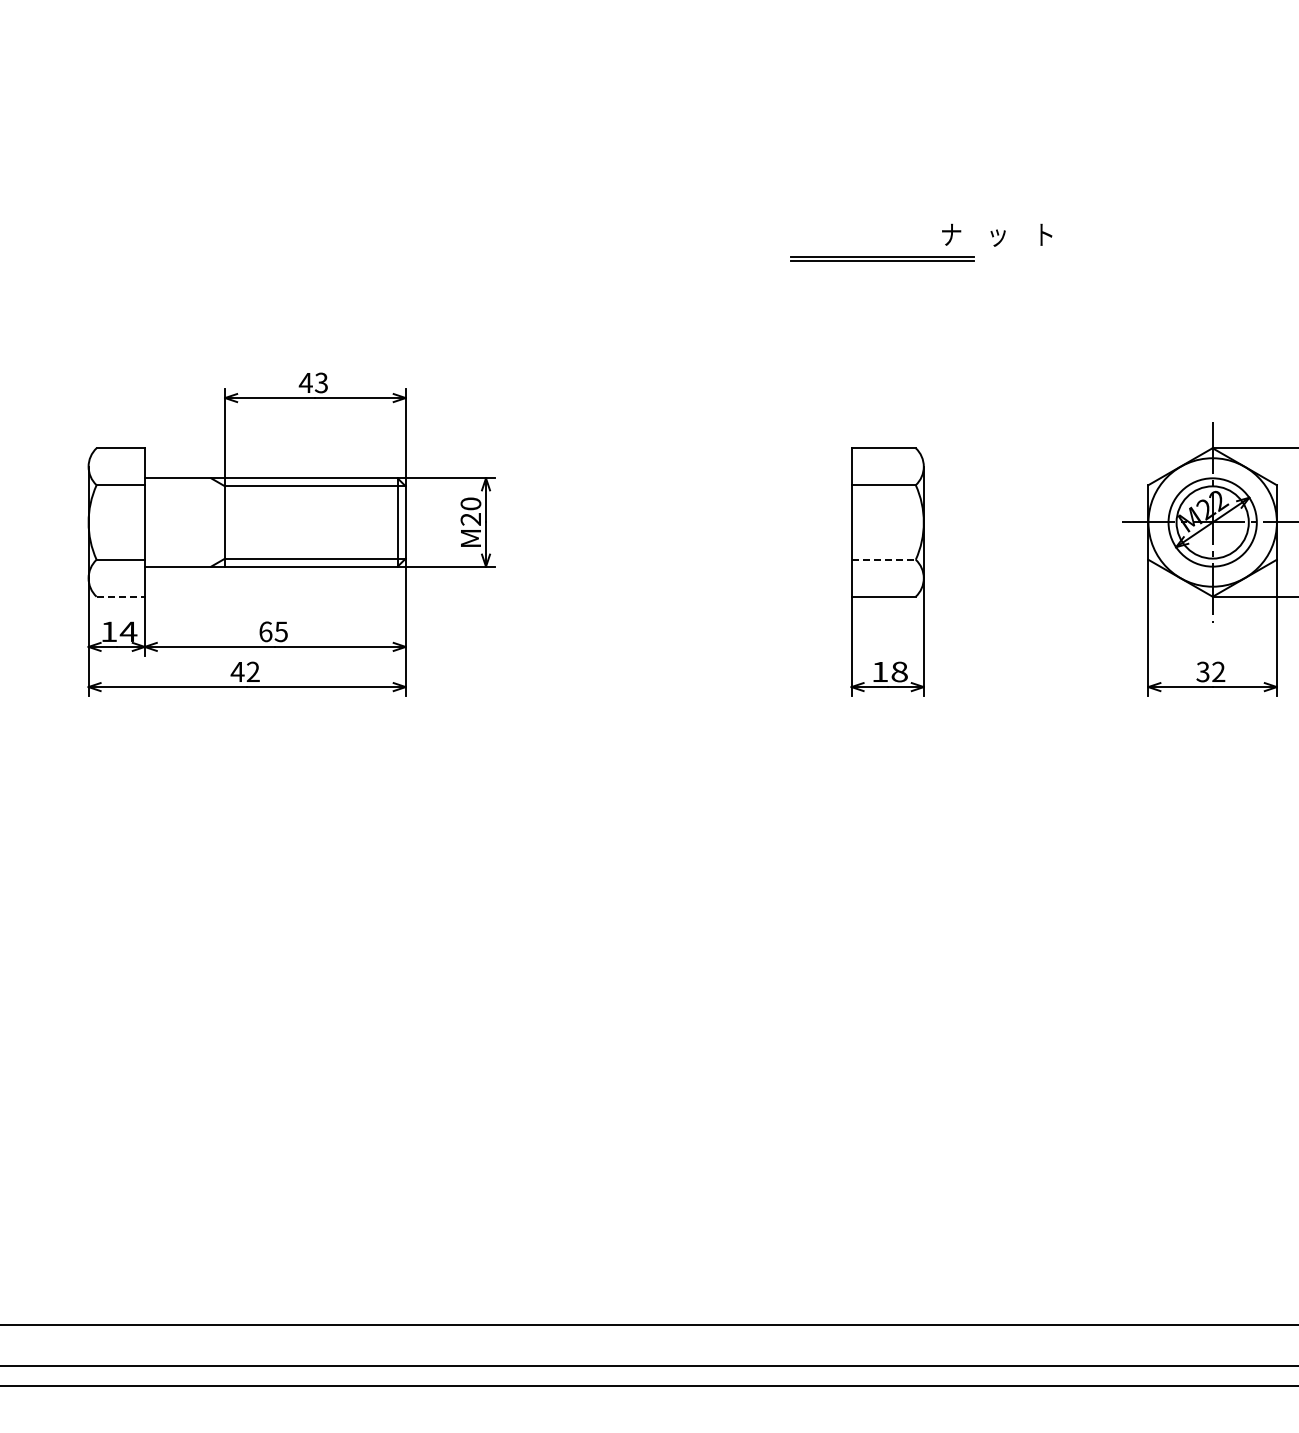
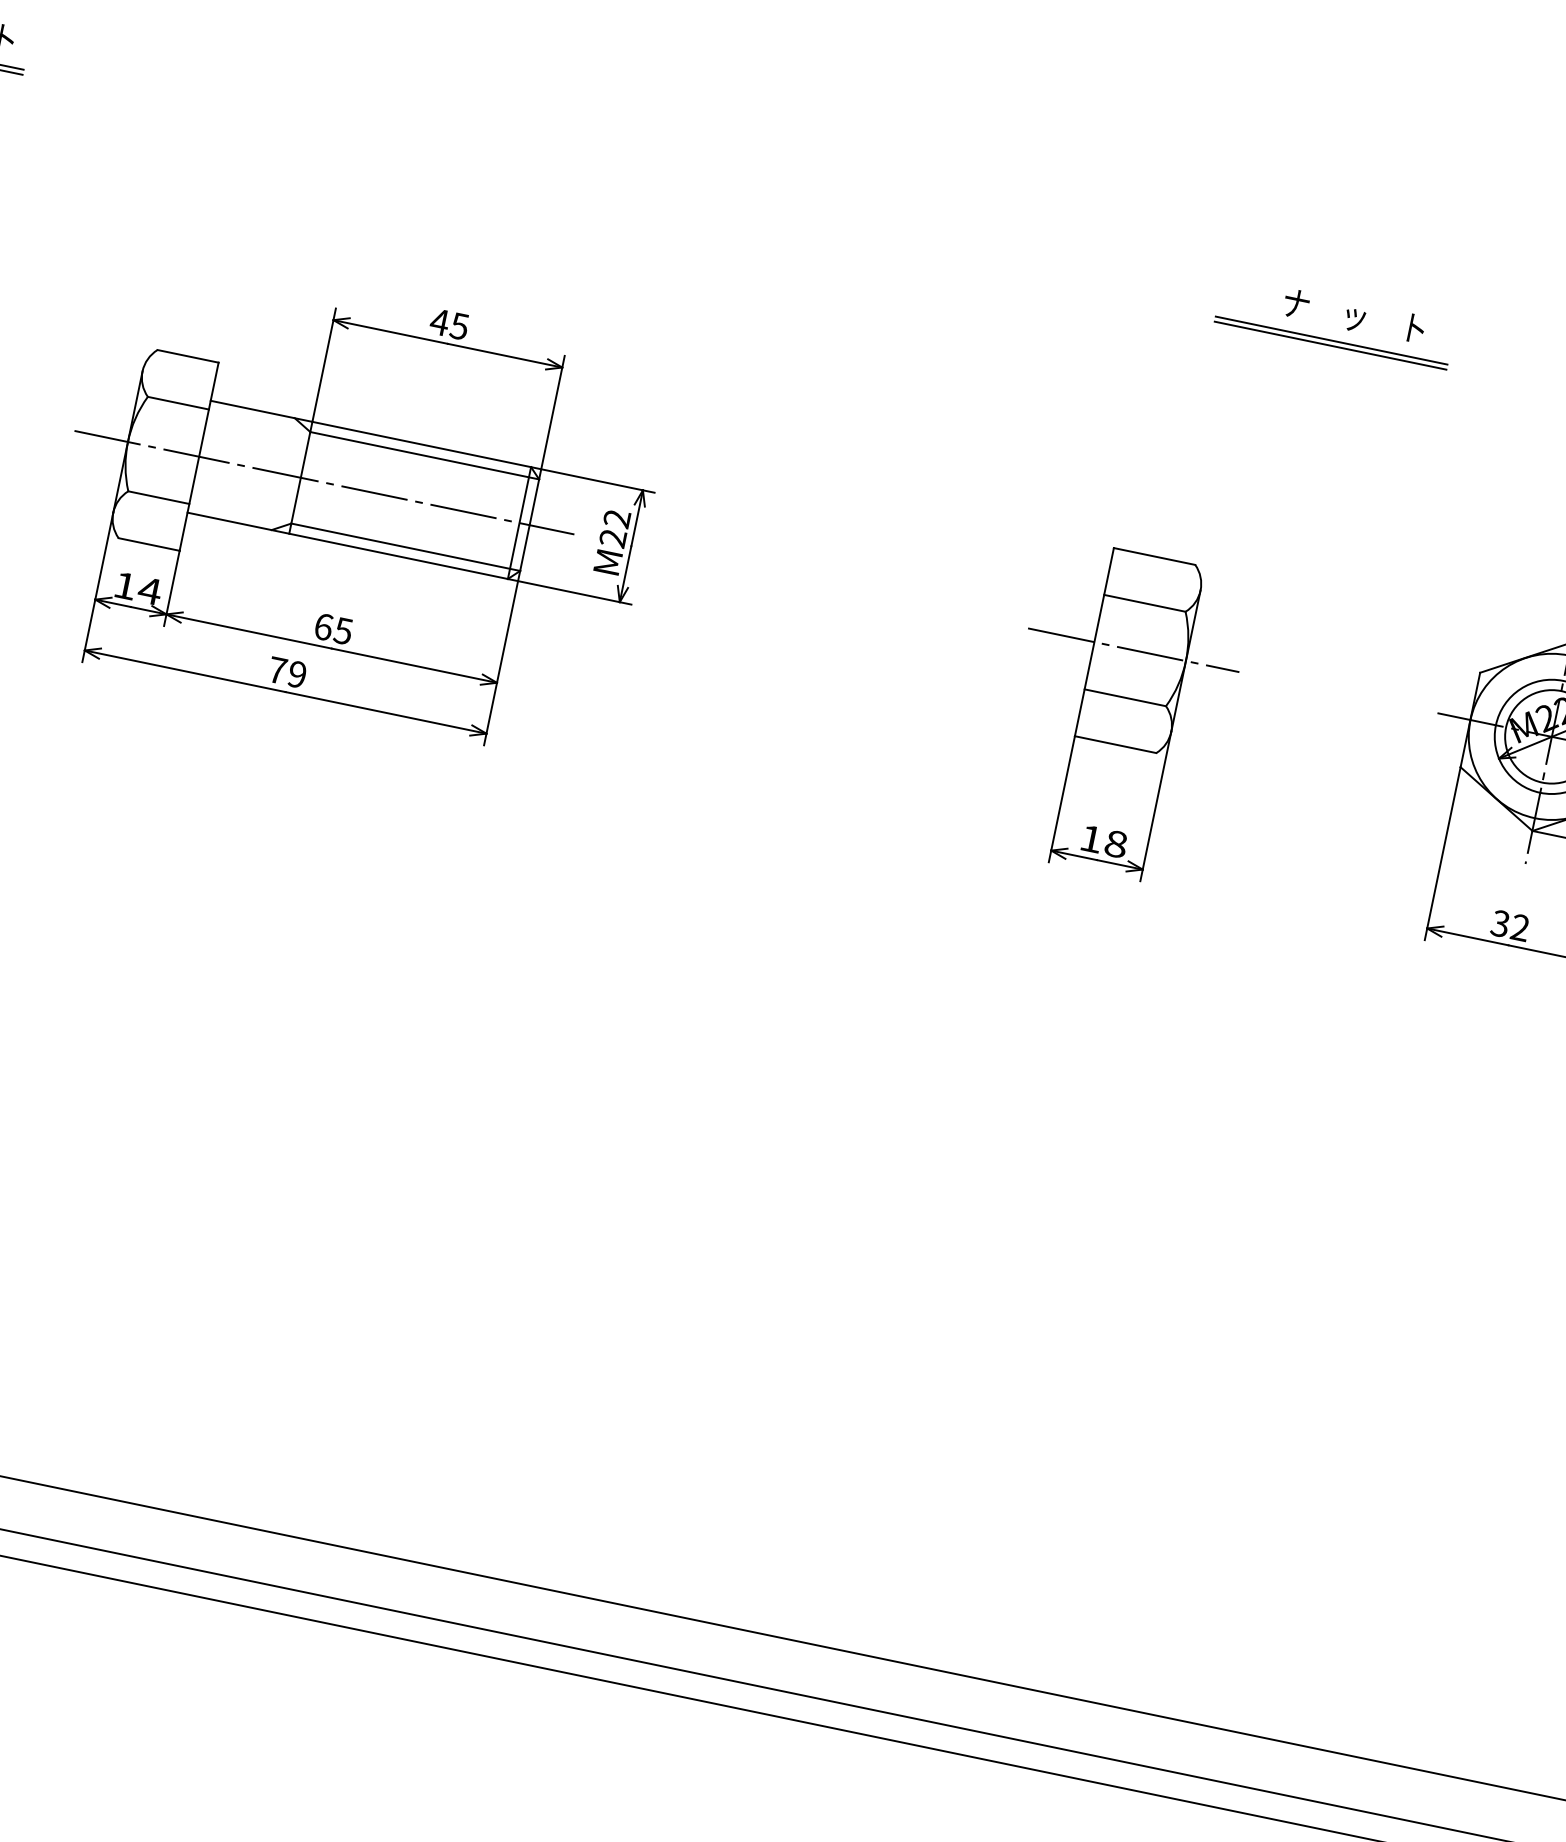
part: (882, 258) -> (1330, 342), moved
text: (321, 382) -> (459, 325), 43 -> 45
text: (470, 503) -> (616, 518), M20 -> M22
line: (243, 522) -> (324, 482), added
line: (882, 522) -> (1133, 650), added
line: (884, 559) -> (1126, 697), dashed -> solid
line: (121, 596) -> (150, 544), dashed -> solid
text: (244, 672) -> (286, 672), 42 -> 79

